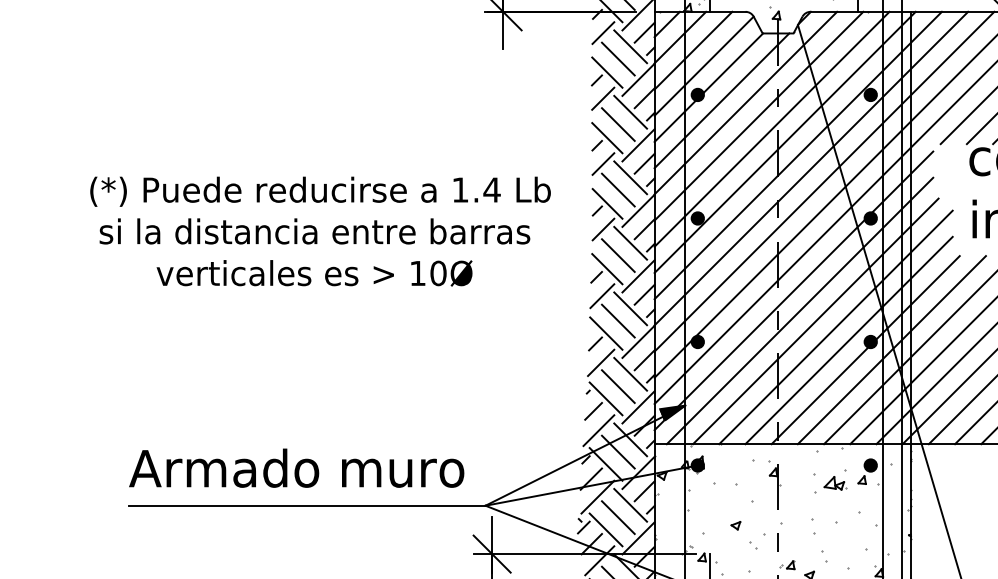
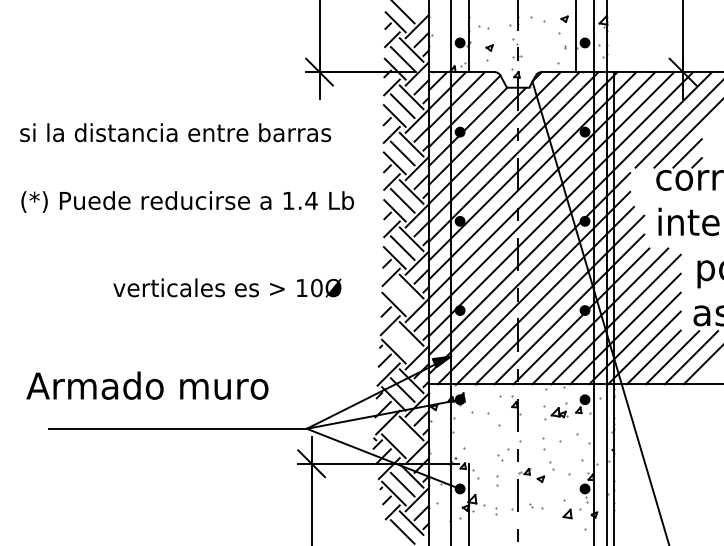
text: (314, 231) -> (175, 132), moved
text: (314, 272) -> (227, 287), moved
line: (618, 321) -> (402, 295), removed
line: (618, 386) -> (402, 342), removed
text: (296, 467) -> (147, 385), moved
line: (618, 517) -> (402, 437), removed
part: (735, 526) -> (487, 443), removed

